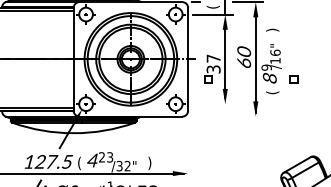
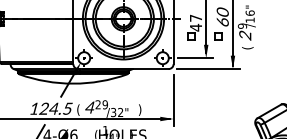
text: (213, 69) -> (195, 27), 37 -> 47
text: (270, 78) -> (245, 35), 8 -> 2
part: (293, 79) -> (217, 36), moved
line: (212, 104) -> (195, 58), added
line: (227, 116) -> (208, 68), added
line: (188, 152) -> (173, 100), added
text: (110, 157) -> (105, 104), 23 -> 29
text: (52, 161) -> (54, 108), 127.5 -> 124.5

